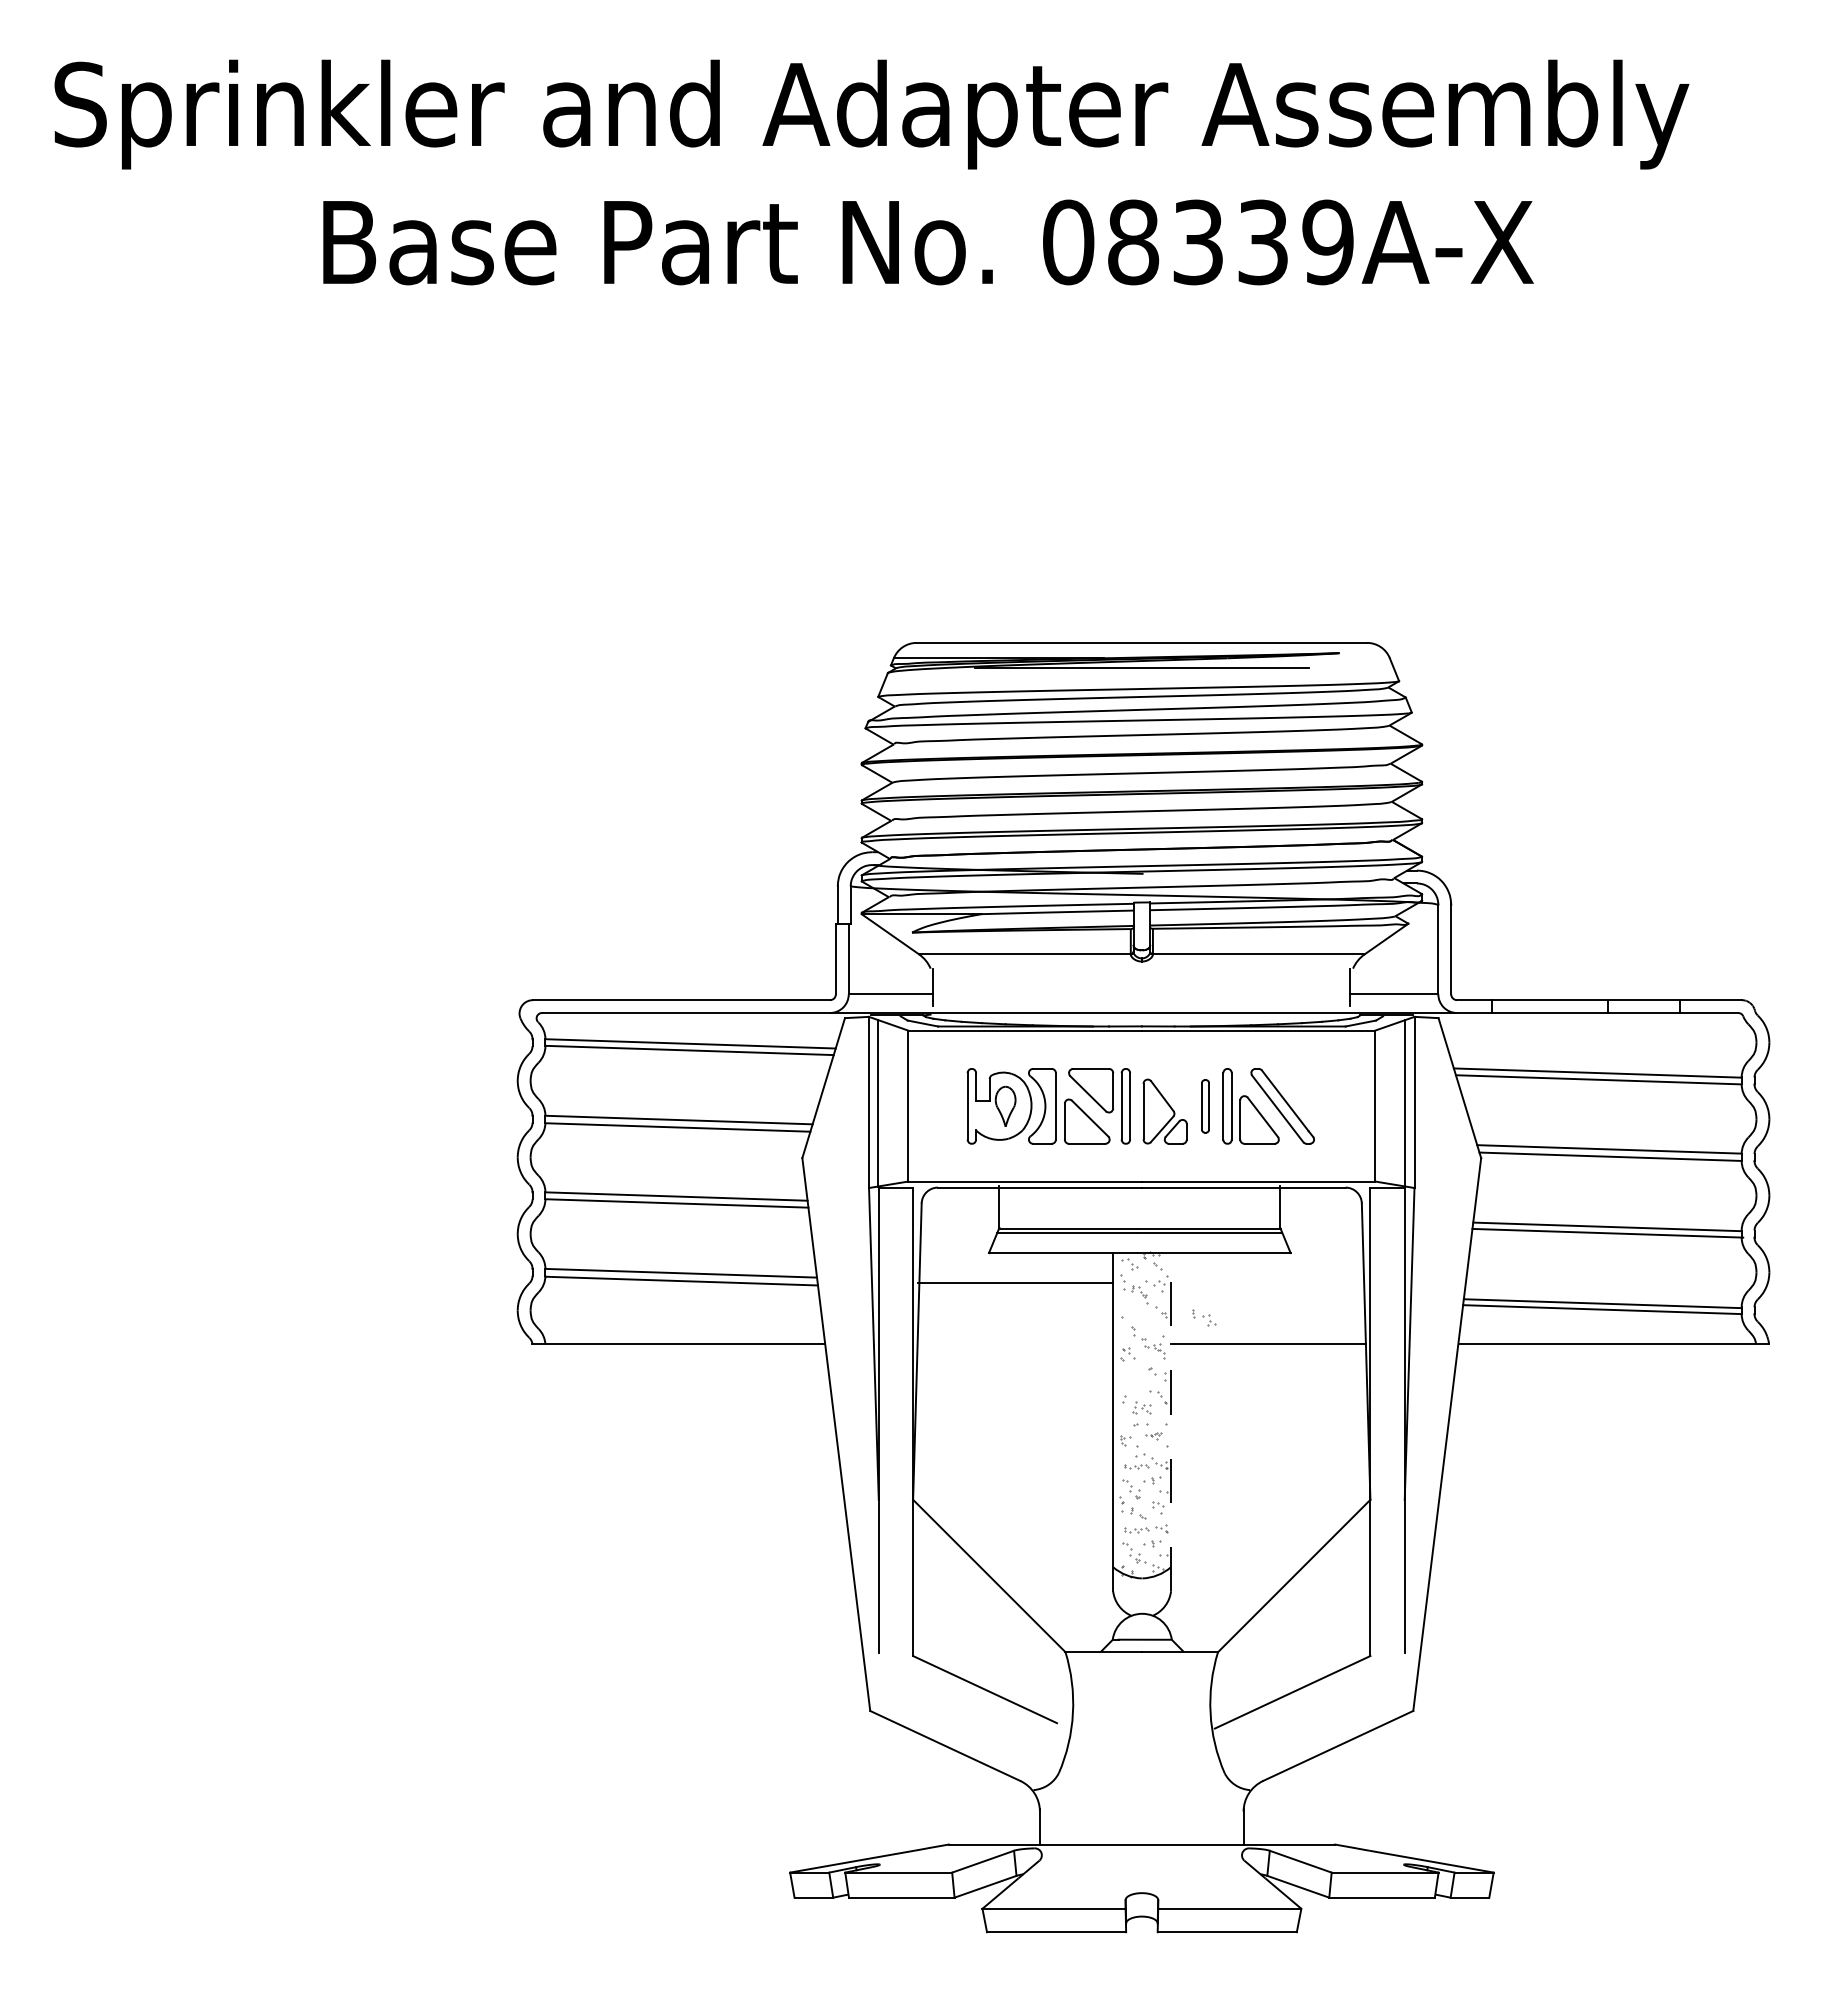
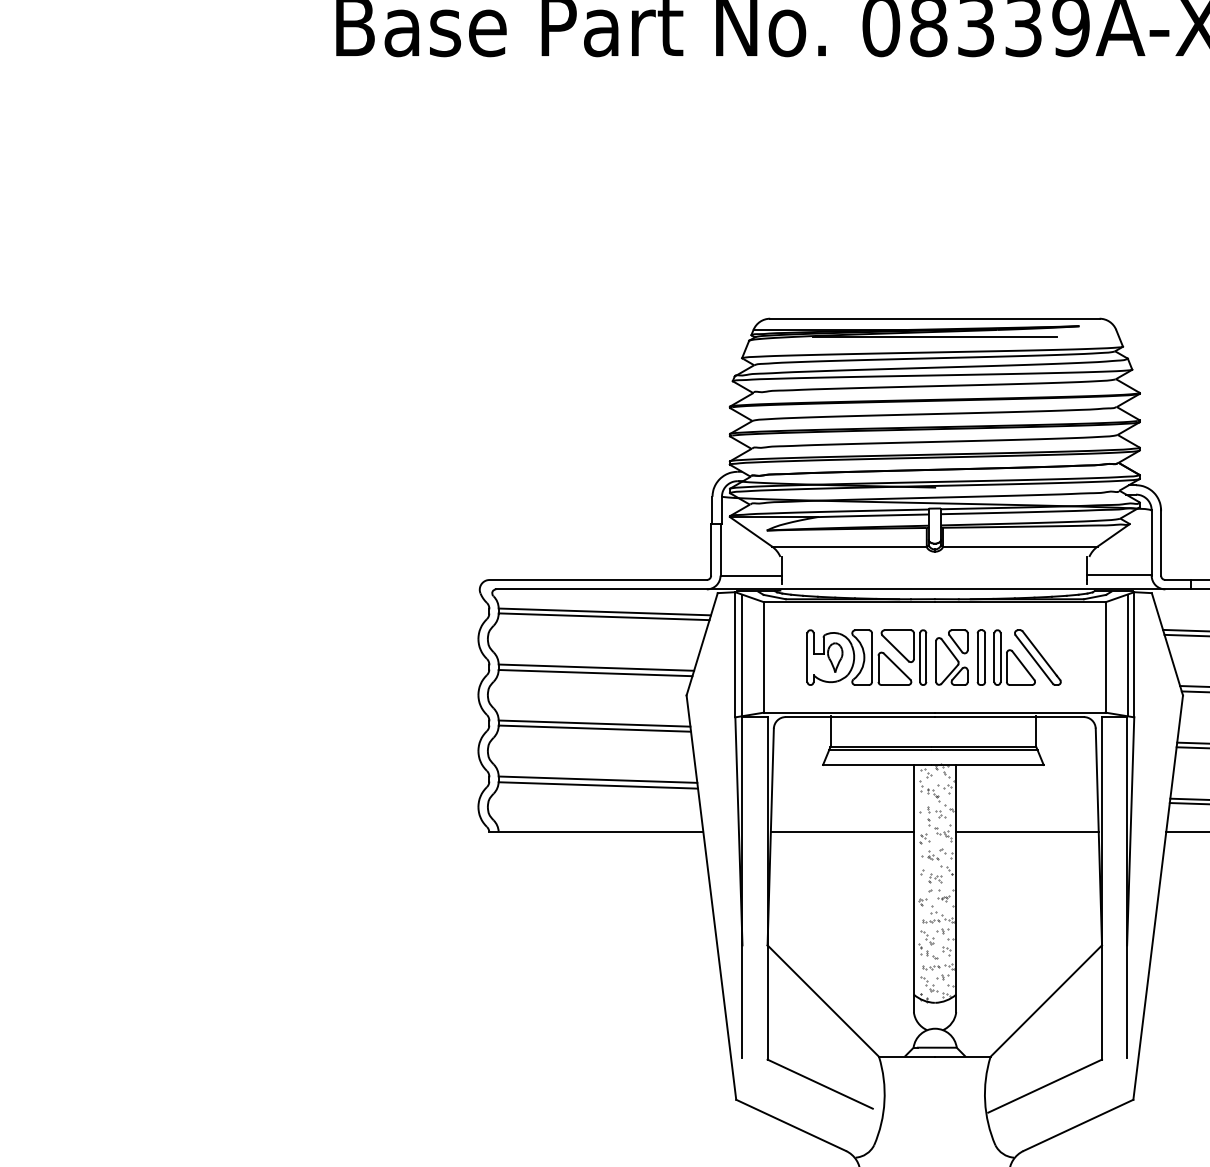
part: (1173, 1084) -> (958, 641), added
part: (1205, 1106) -> (981, 657), size x1.43
line: (1015, 1283) -> (842, 831), moved
part: (1204, 1317) -> (936, 812), moved
part: (1135, 1376) -> (930, 855), added
line: (1171, 1421) -> (956, 888), dashed -> solid

